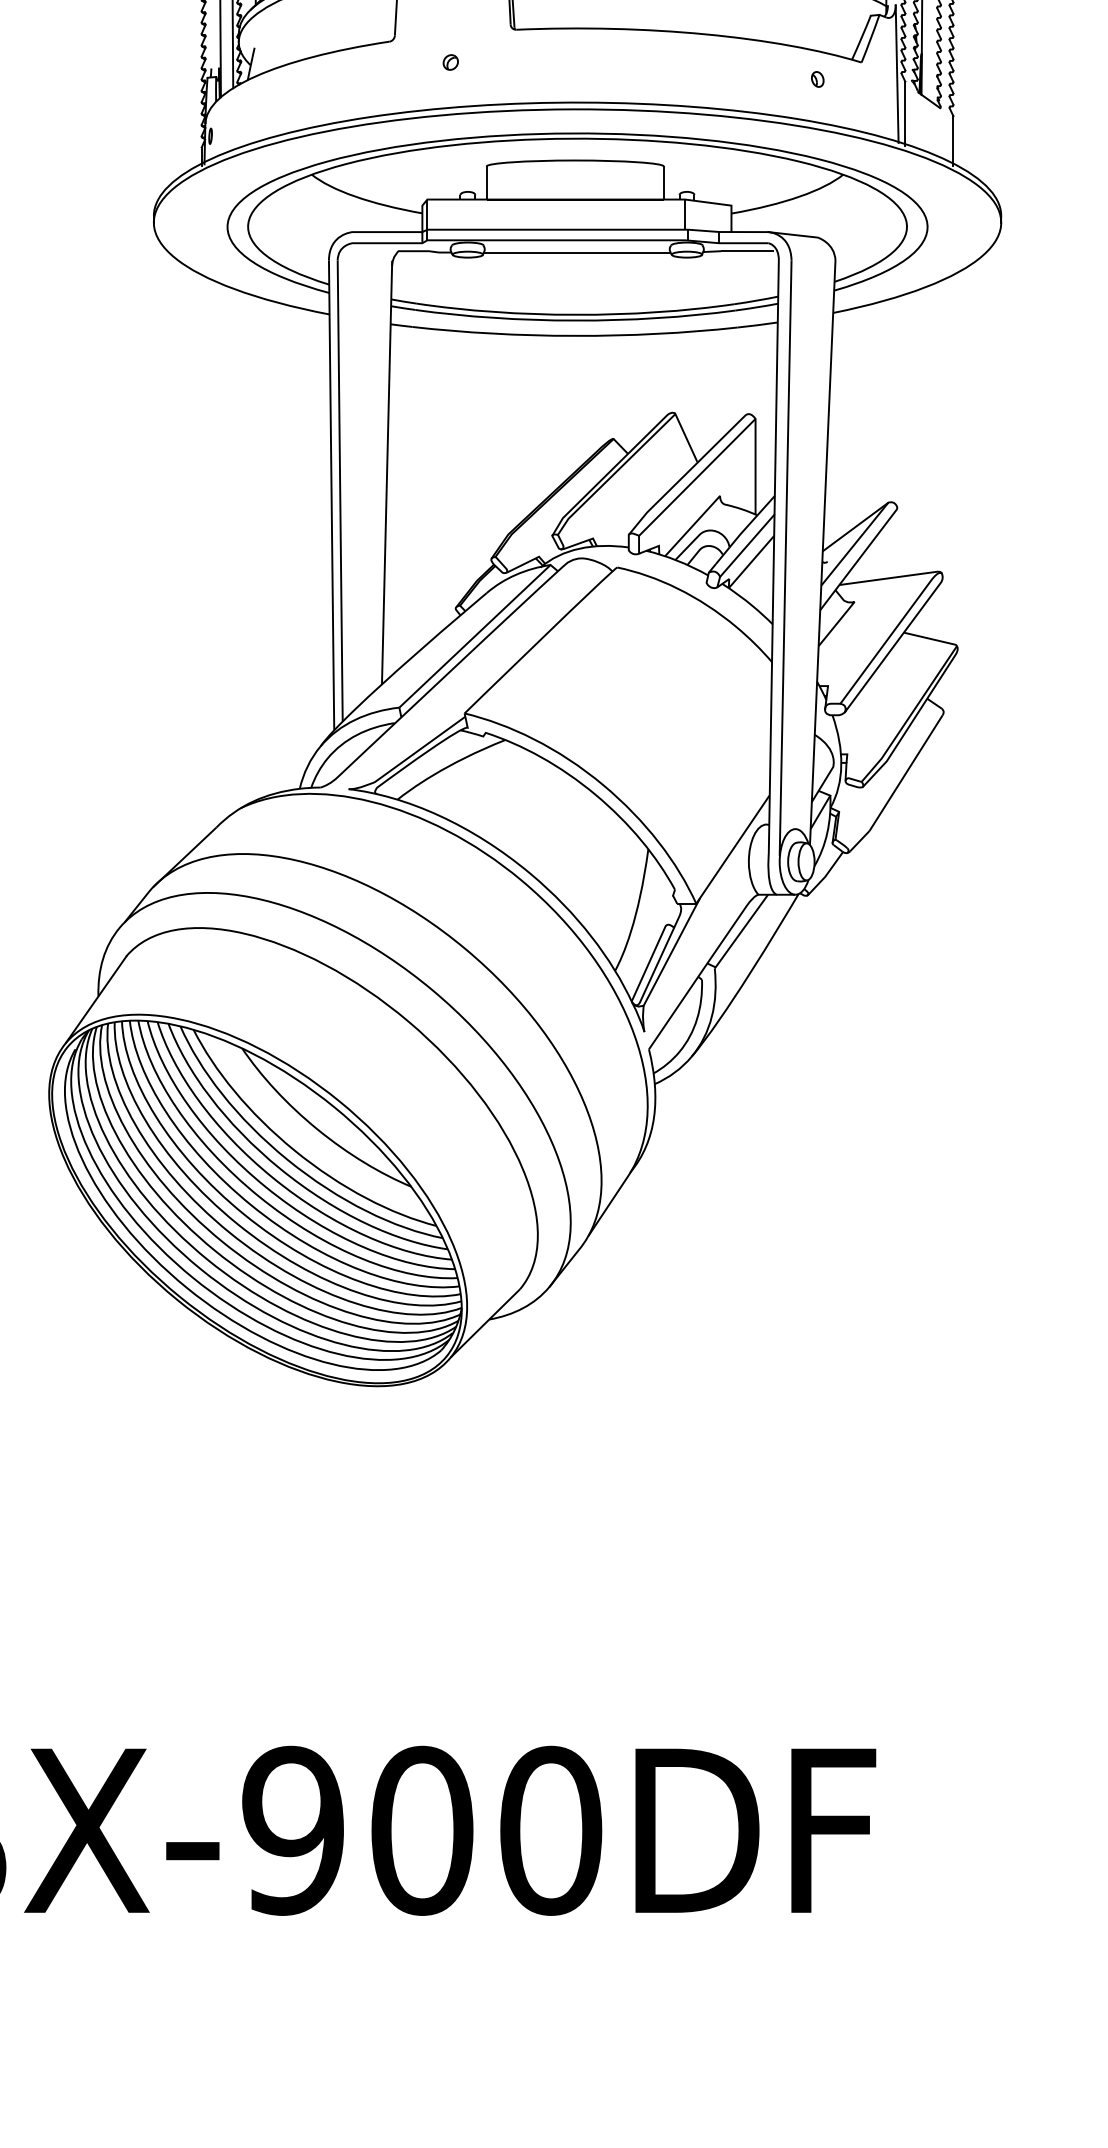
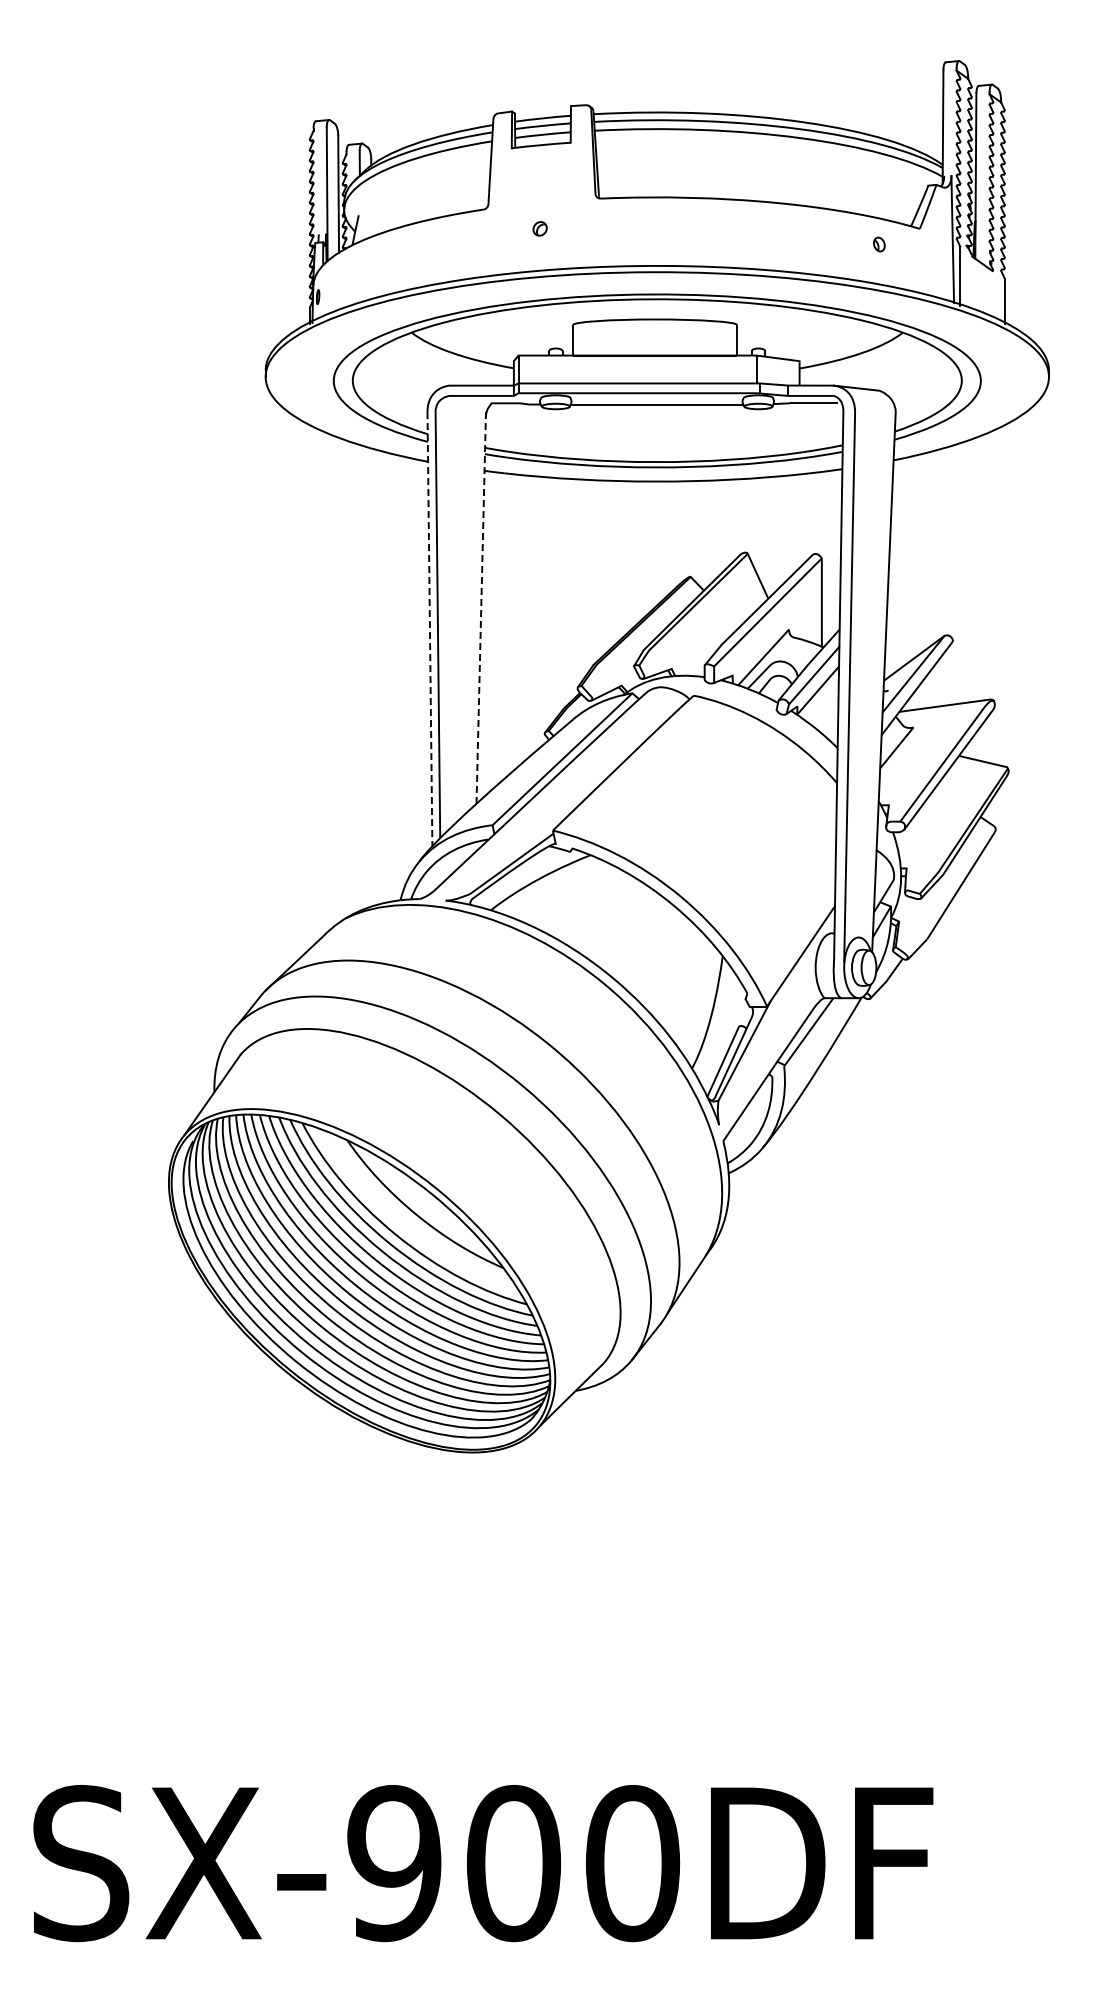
line: (387, 472) -> (481, 607), solid -> dashed
line: (331, 495) -> (429, 629), solid -> dashed

